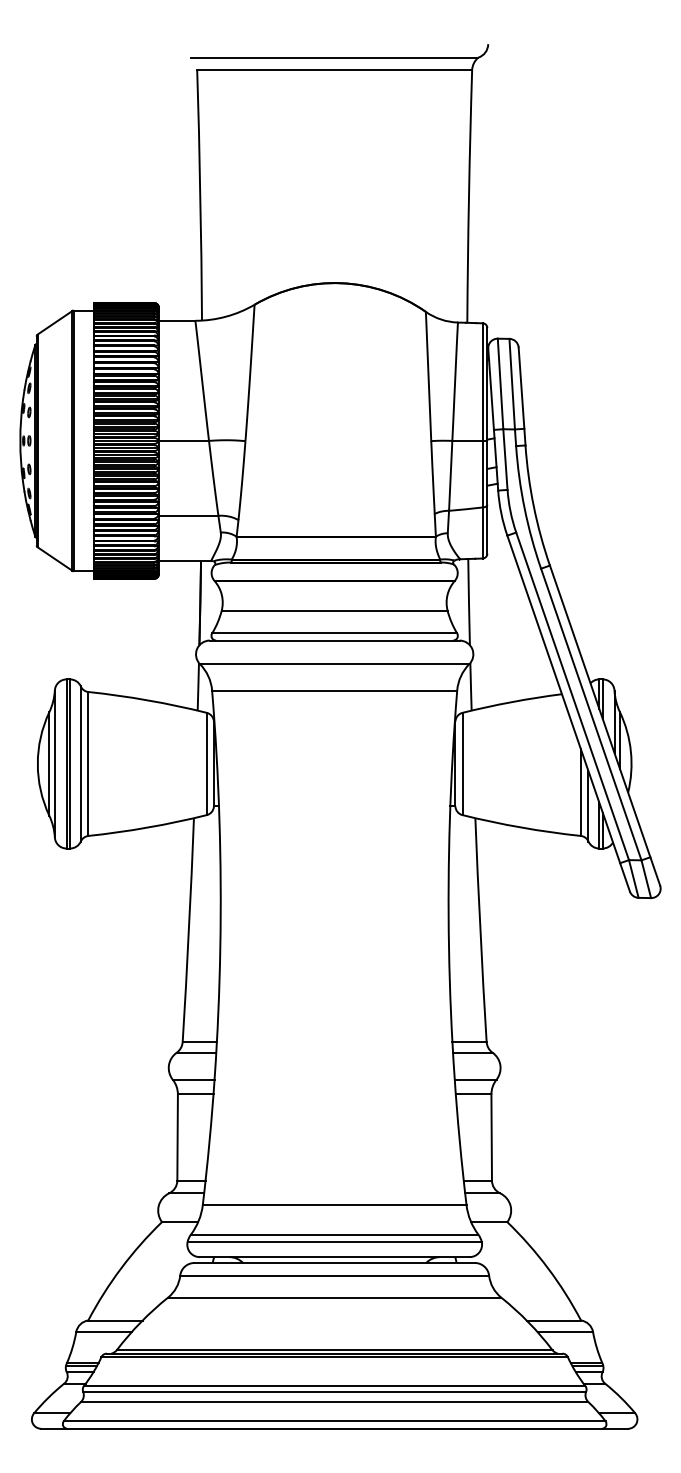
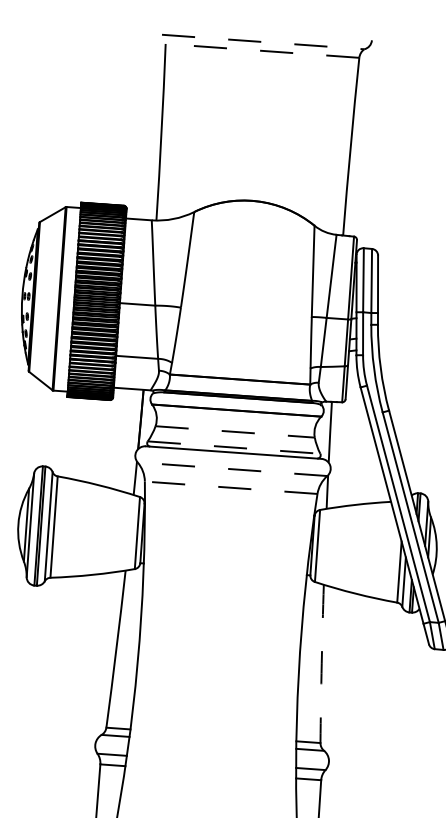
line: (334, 57) -> (263, 41), solid -> dashed
line: (334, 70) -> (262, 51), solid -> dashed
line: (335, 611) -> (235, 432), solid -> dashed
line: (334, 633) -> (233, 447), solid -> dashed
line: (334, 664) -> (232, 469), solid -> dashed
line: (334, 690) -> (231, 487), solid -> dashed
arc: (480, 930) -> (321, 664), solid -> dashed

